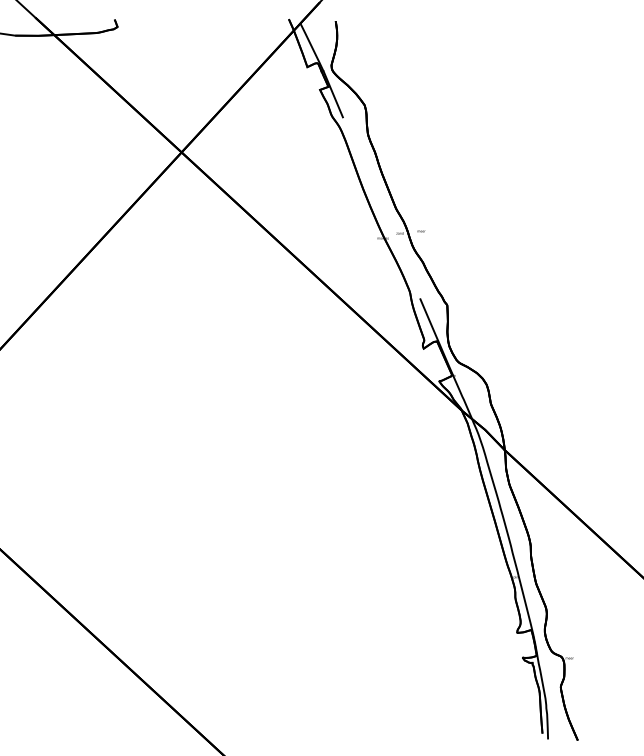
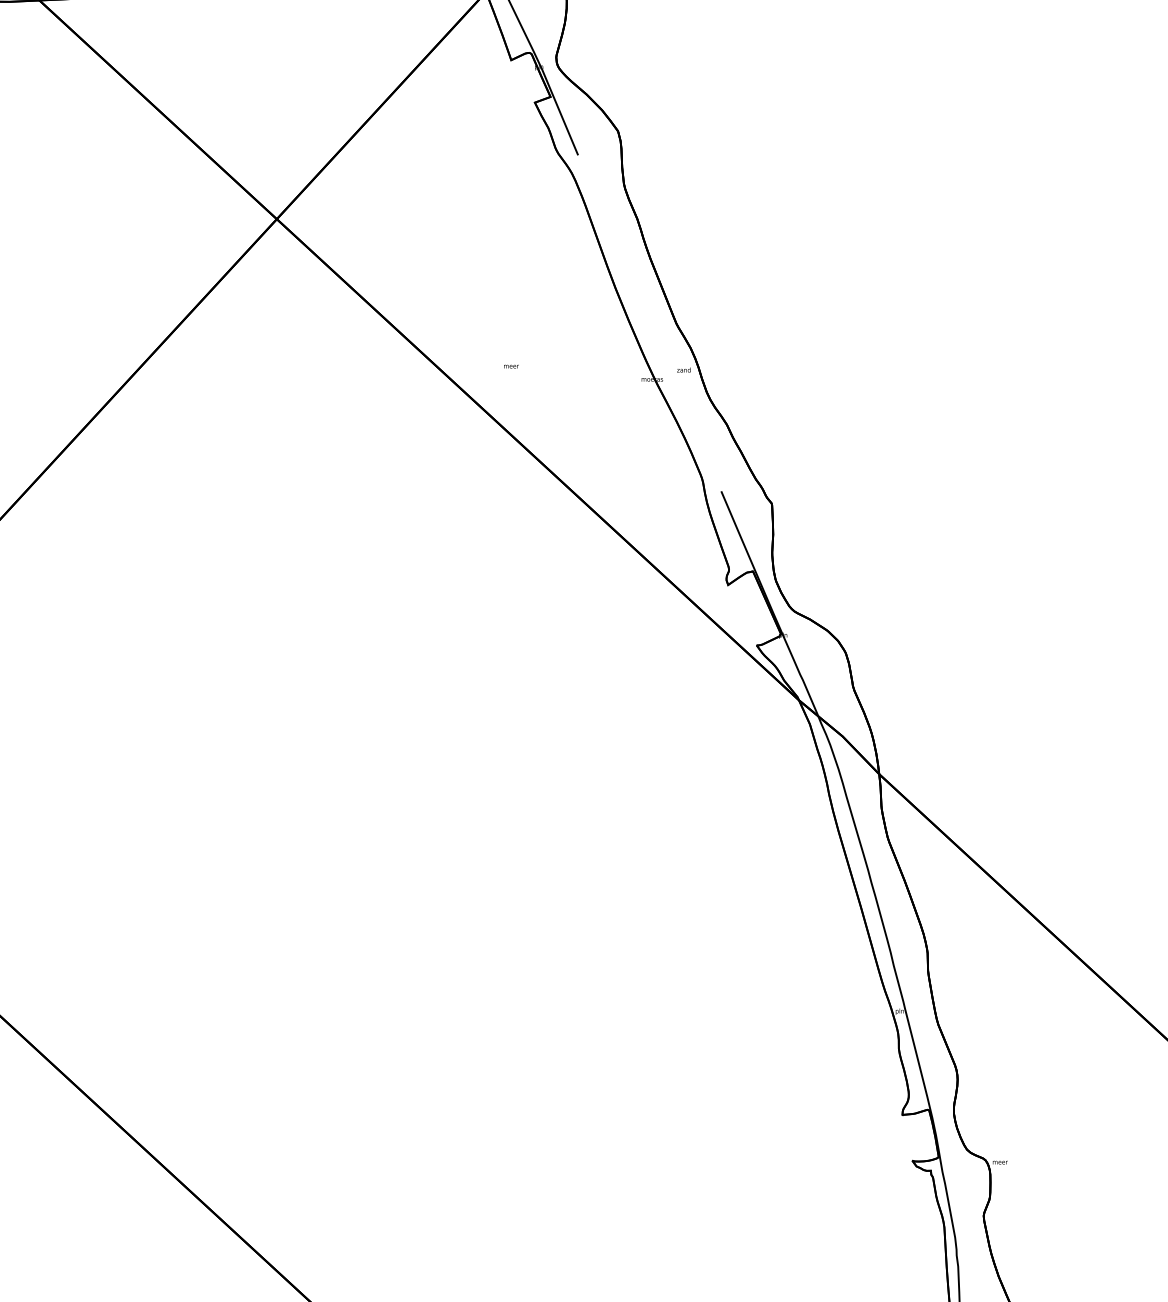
text: (421, 231) -> (511, 366), moved

